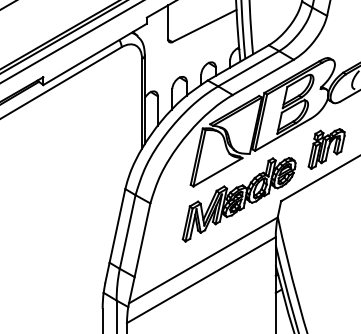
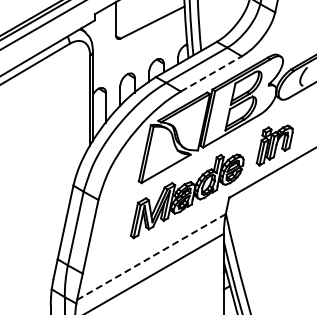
line: (263, 77) -> (211, 74), solid -> dashed
line: (203, 260) -> (151, 257), solid -> dashed

